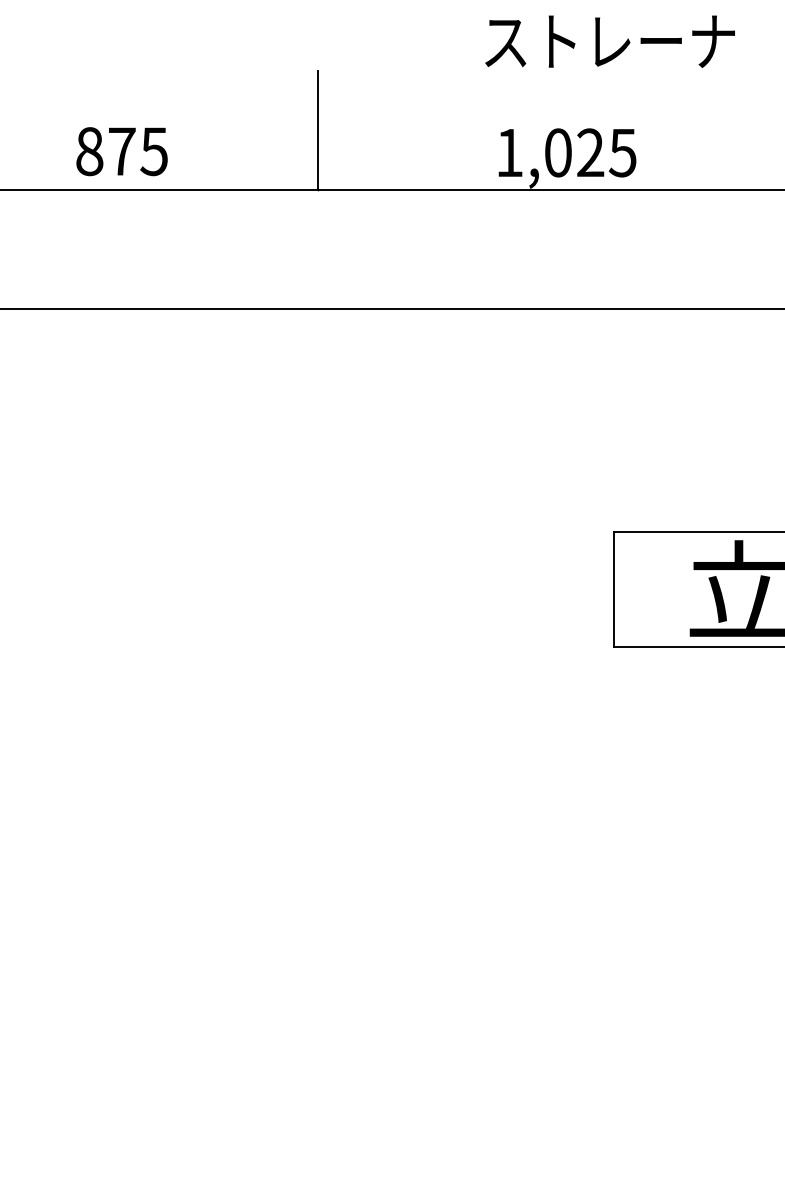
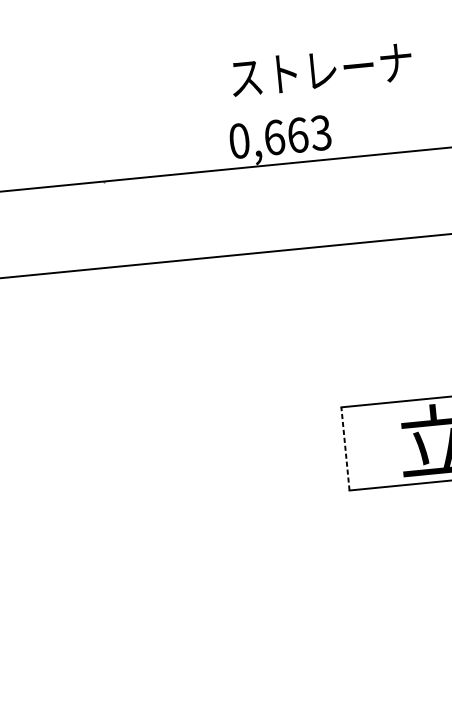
text: (609, 41) -> (321, 70), moved
line: (317, 130) -> (99, 138), removed
text: (566, 152) -> (280, 136), 1,025 -> 0,663
line: (613, 589) -> (345, 448), solid -> dashed

